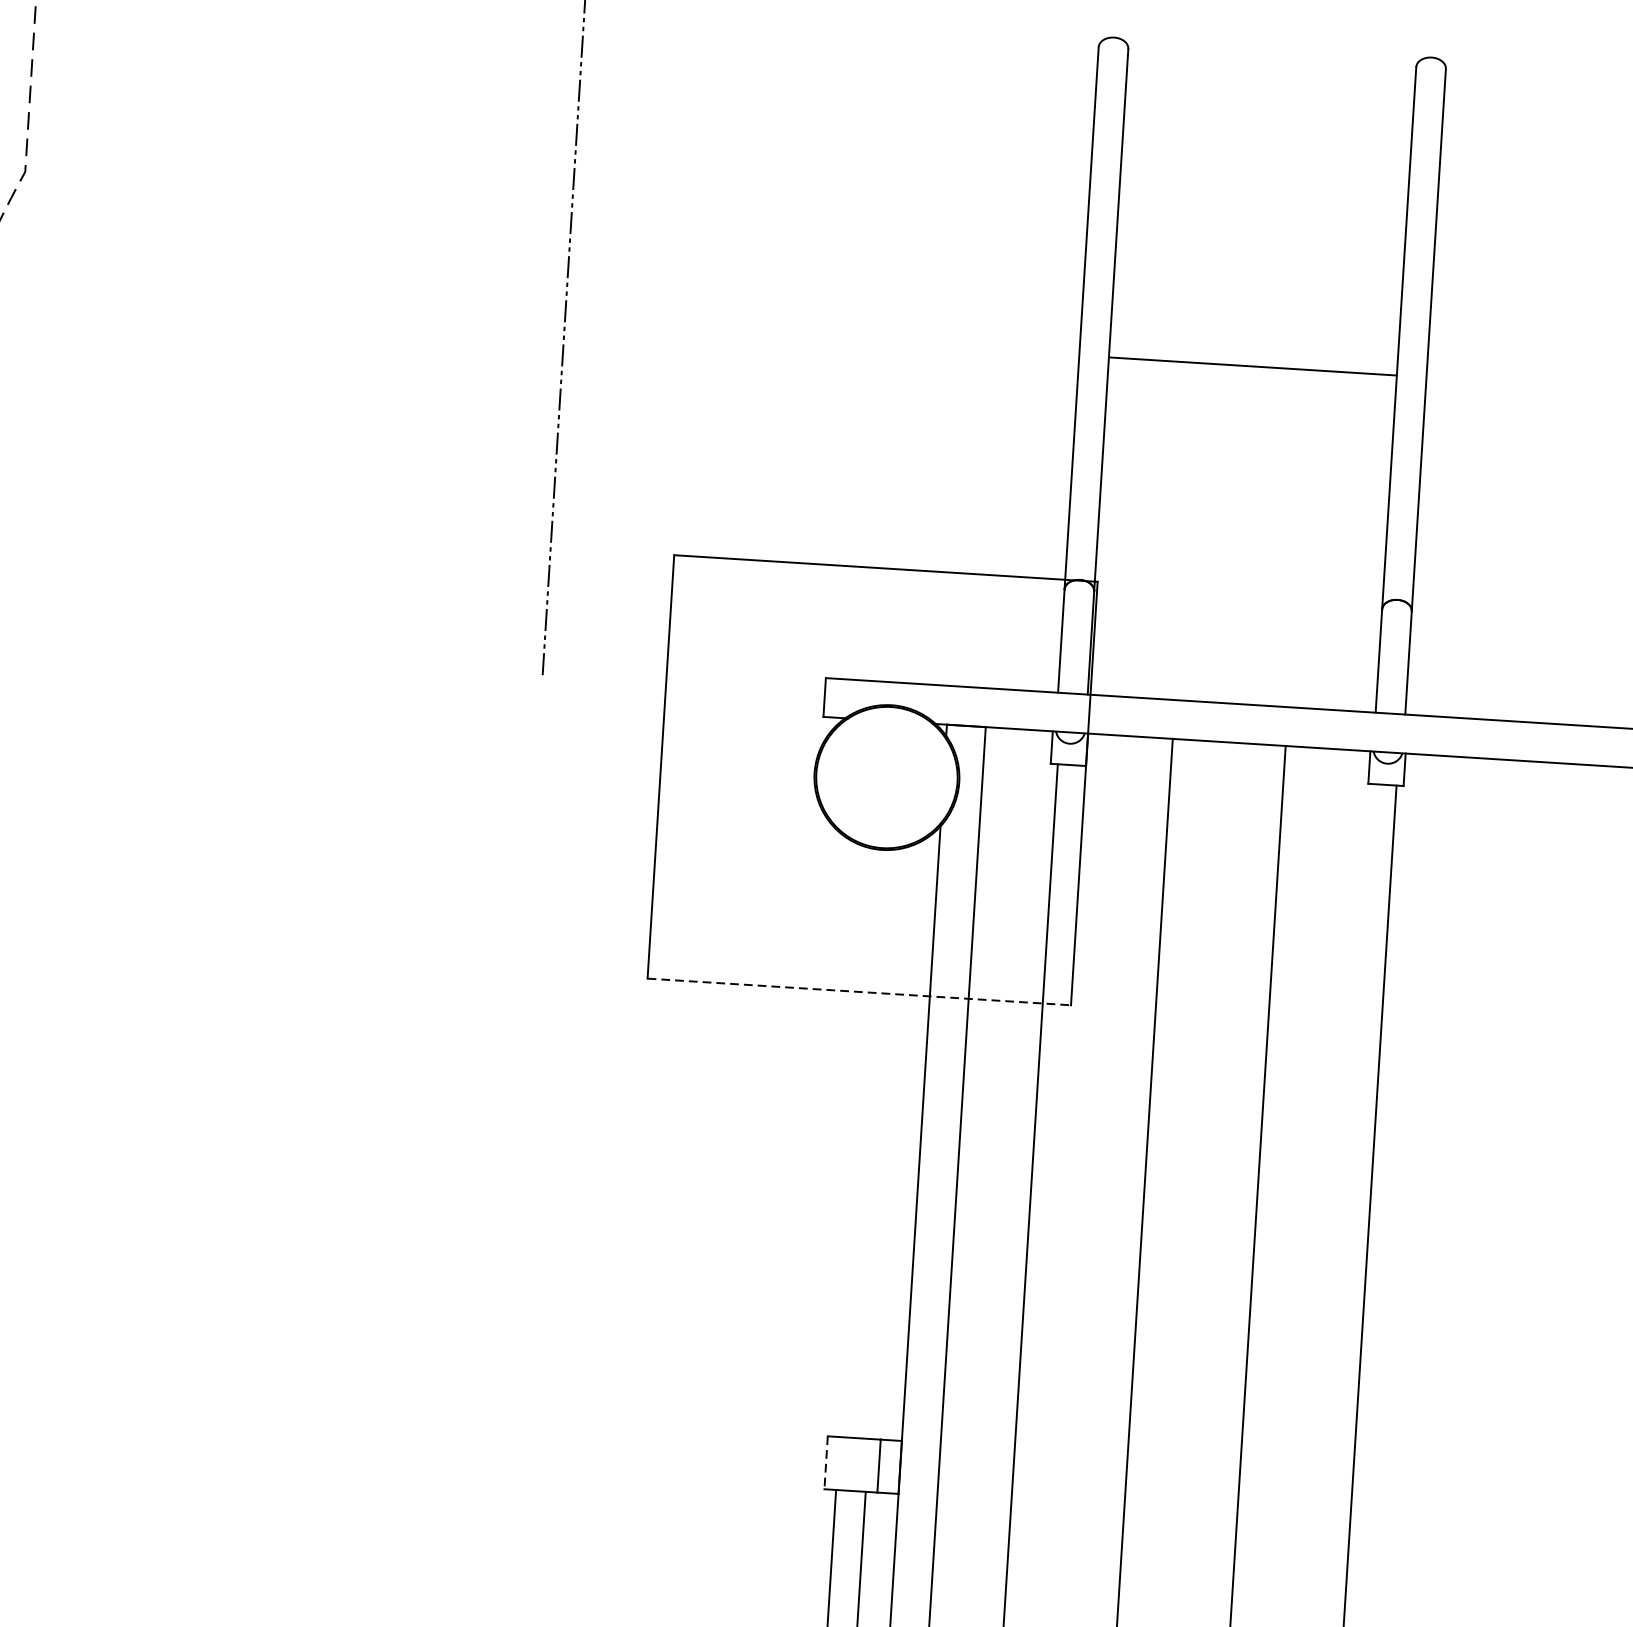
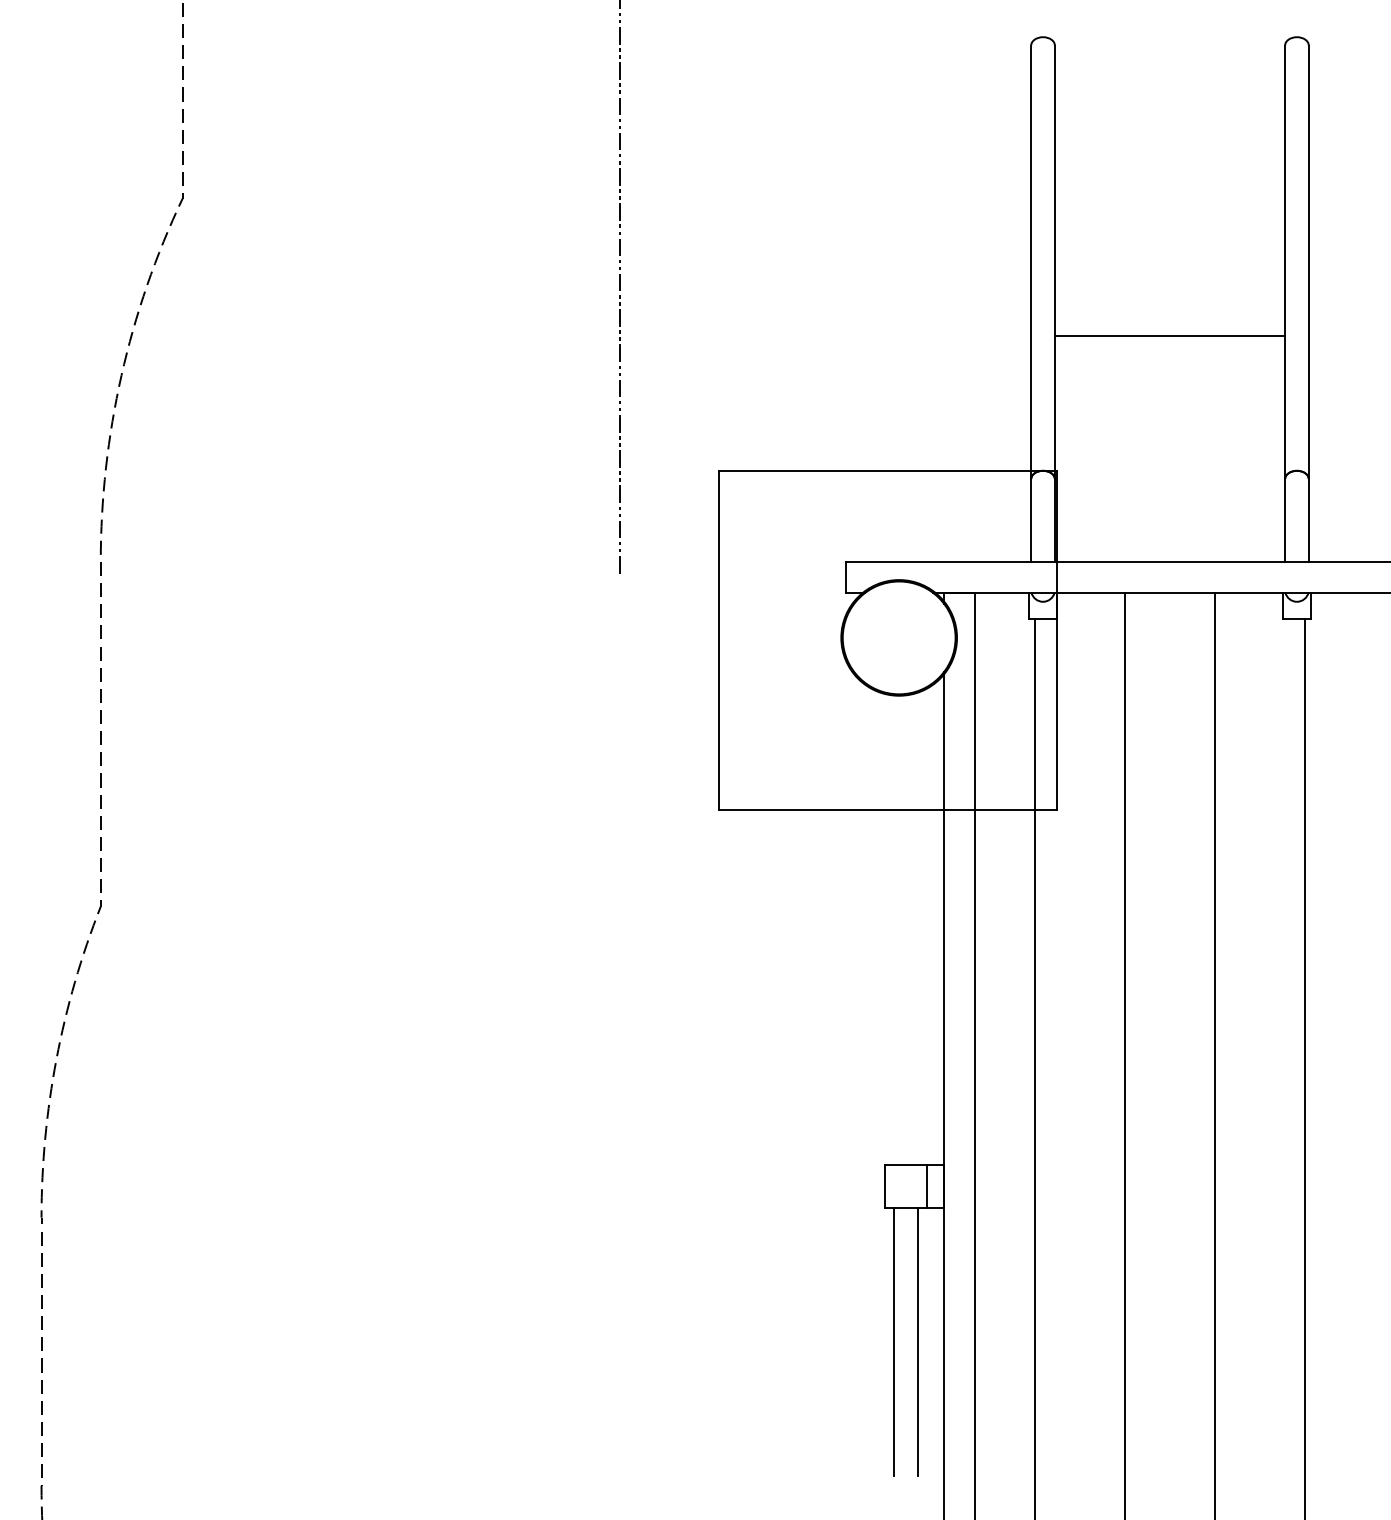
line: (1252, 366) -> (1169, 336), moved
line: (860, 992) -> (888, 810), dashed -> solid
line: (826, 1463) -> (885, 1187), dashed -> solid

